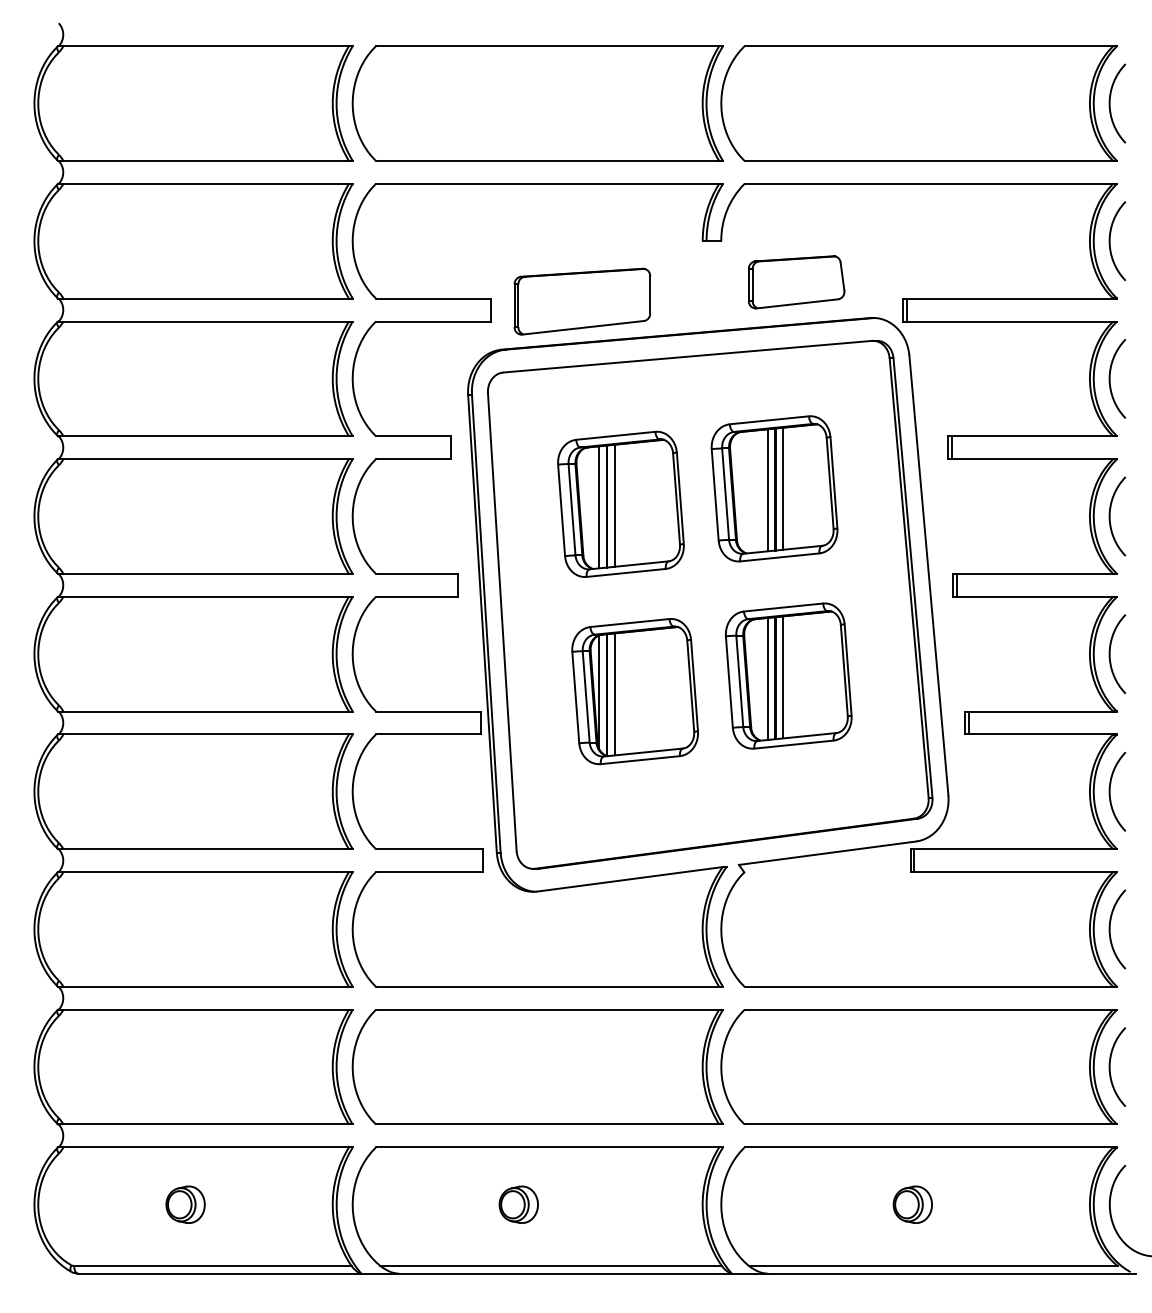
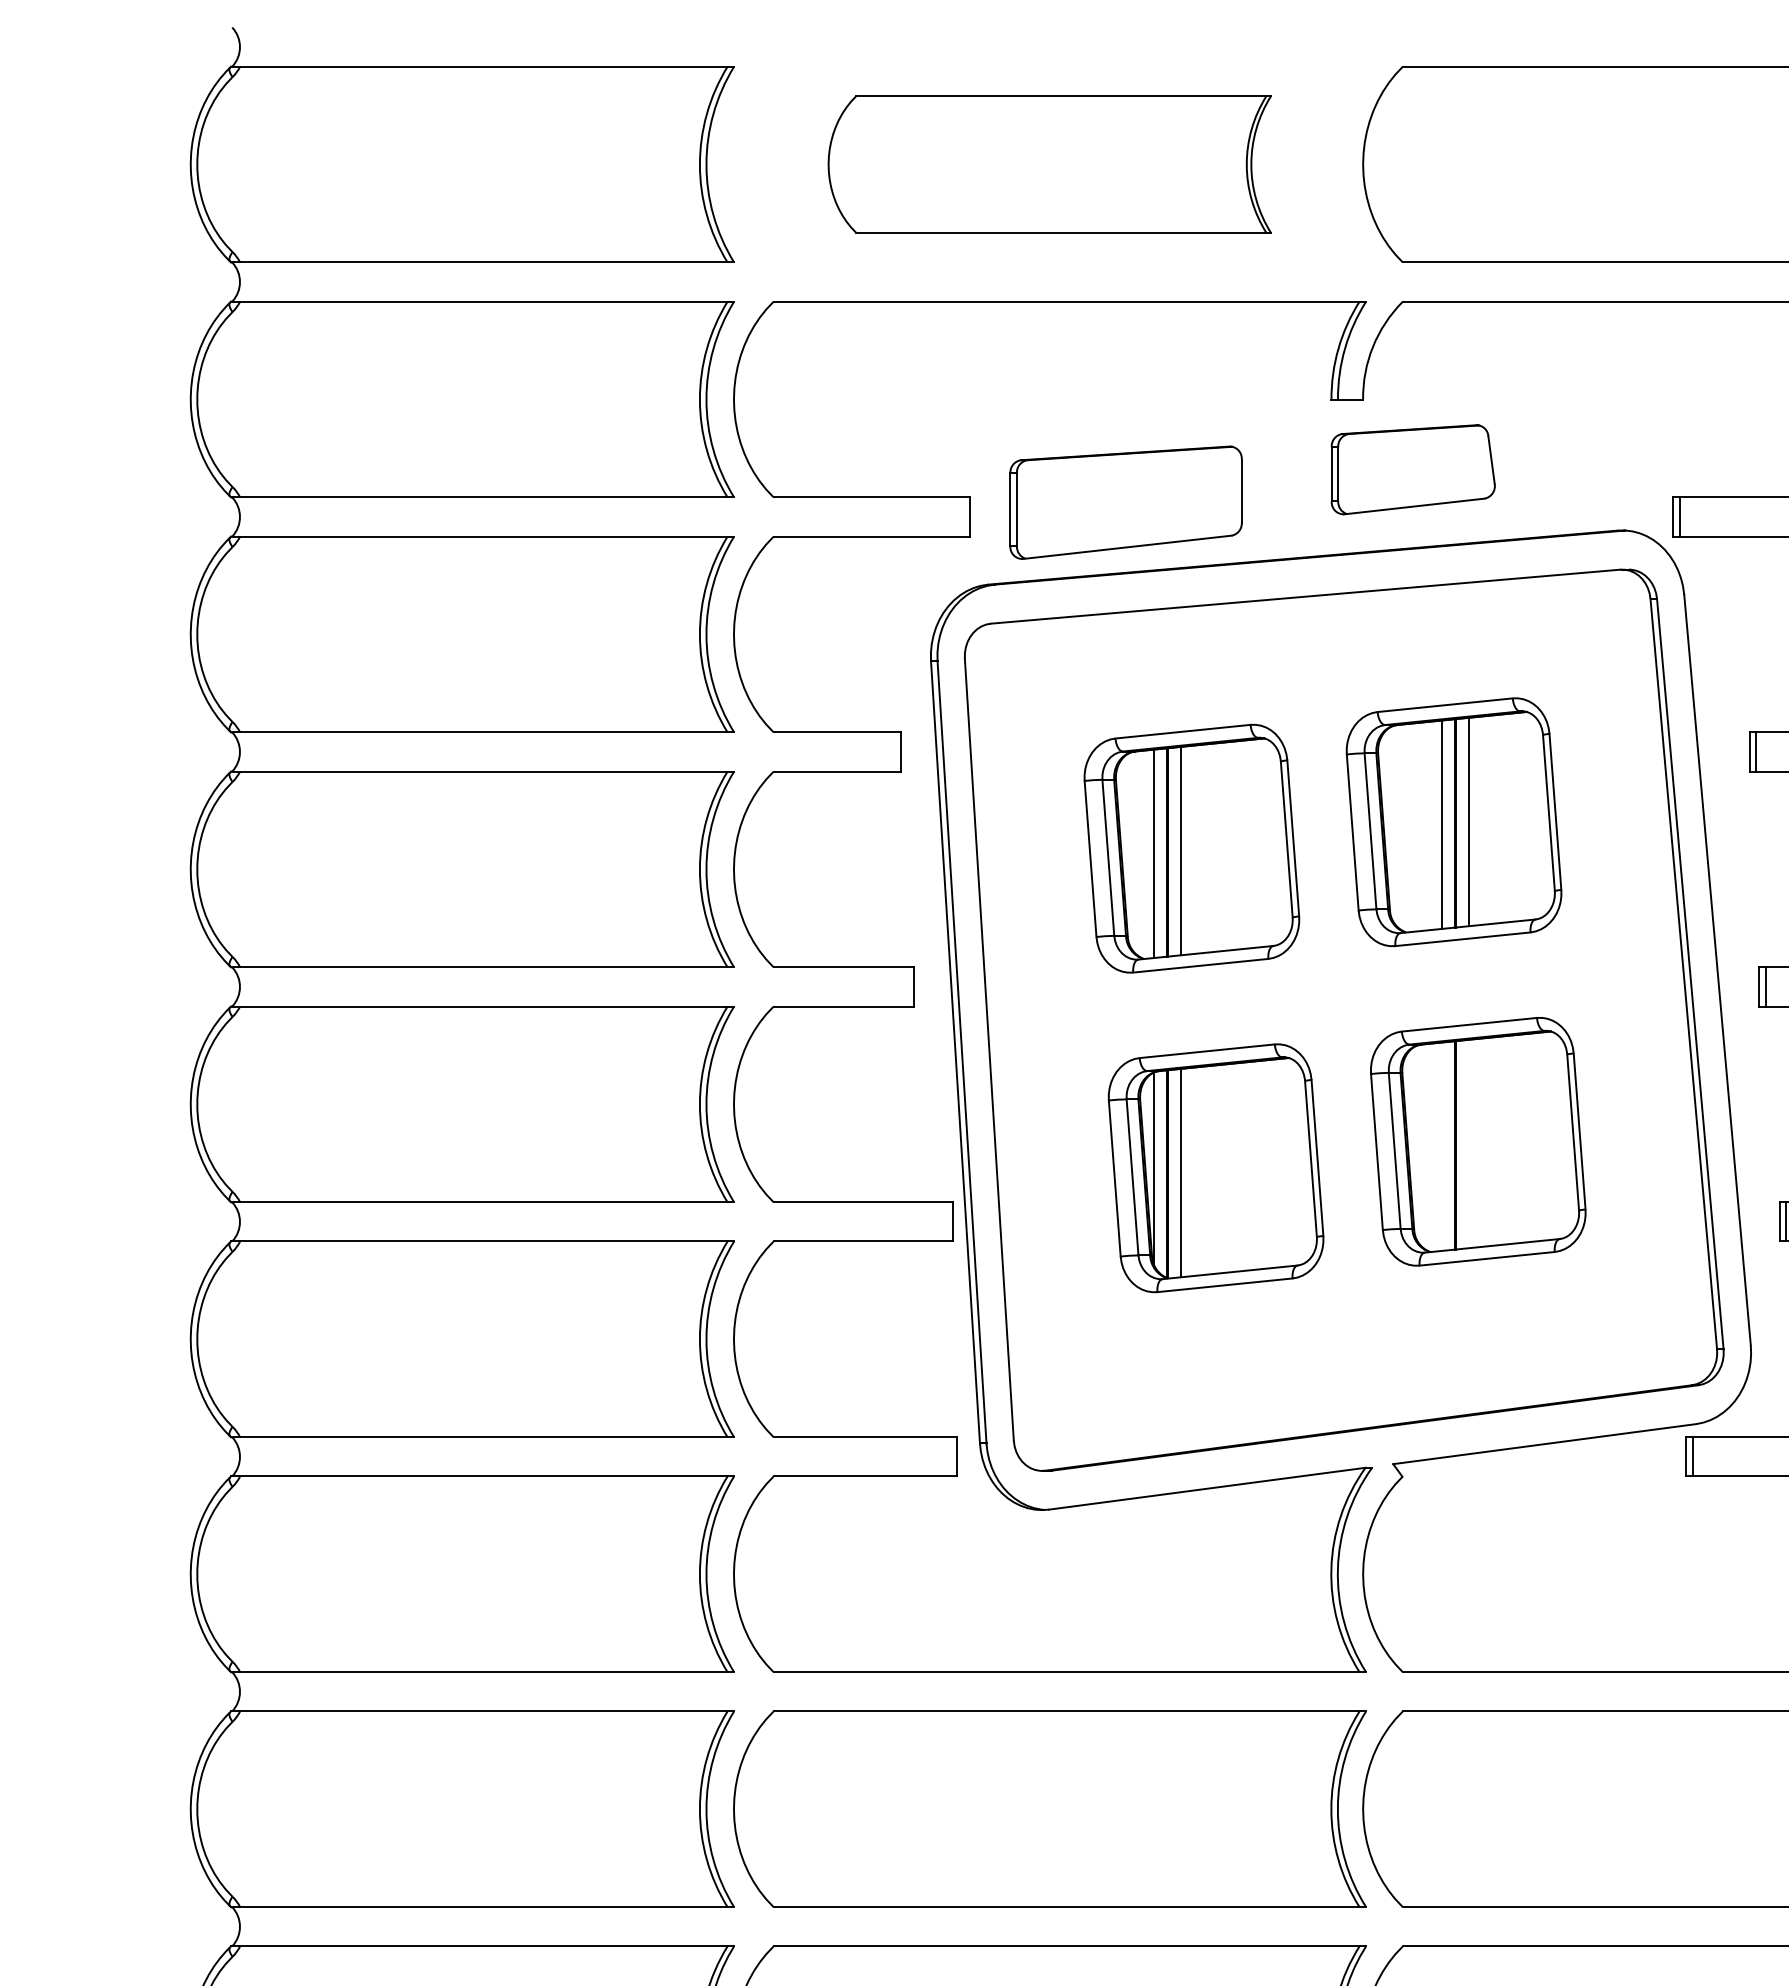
part: (537, 103) -> (1049, 164), size x0.7
part: (796, 282) -> (1412, 469), moved
line: (783, 677) -> (1469, 1144), removed
line: (767, 678) -> (1442, 1145), removed

